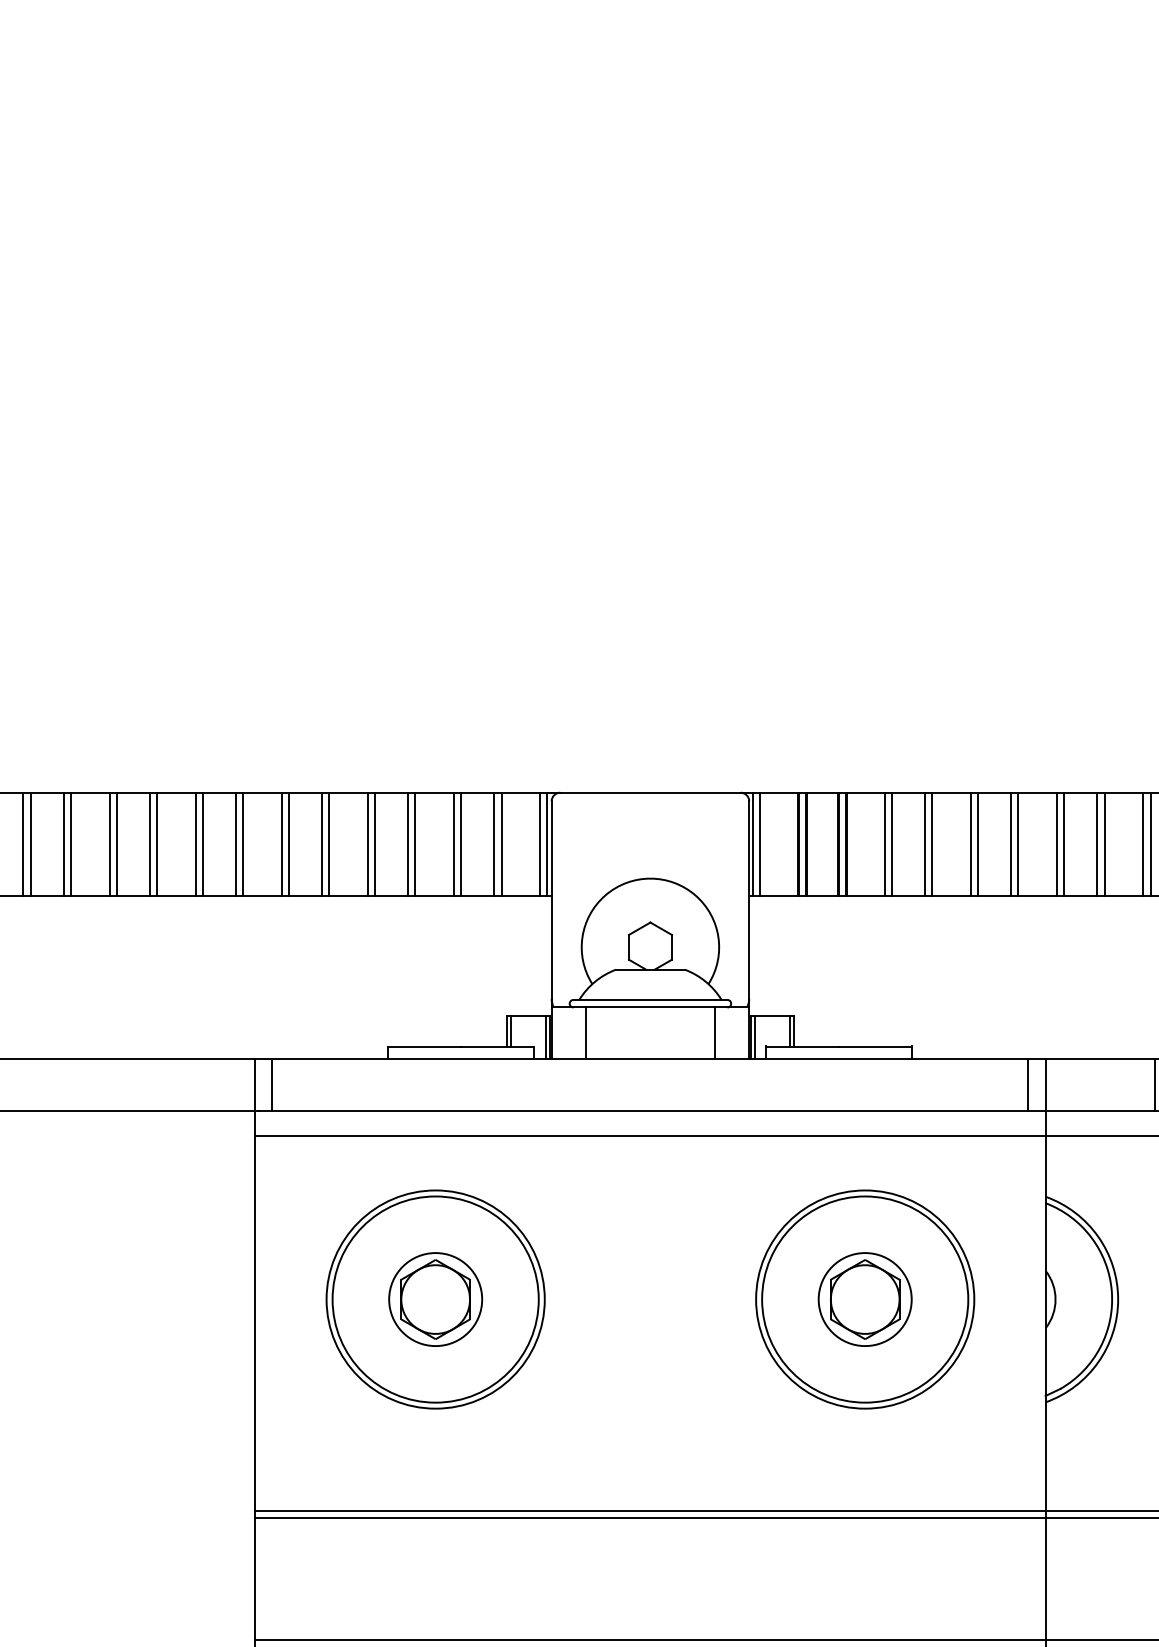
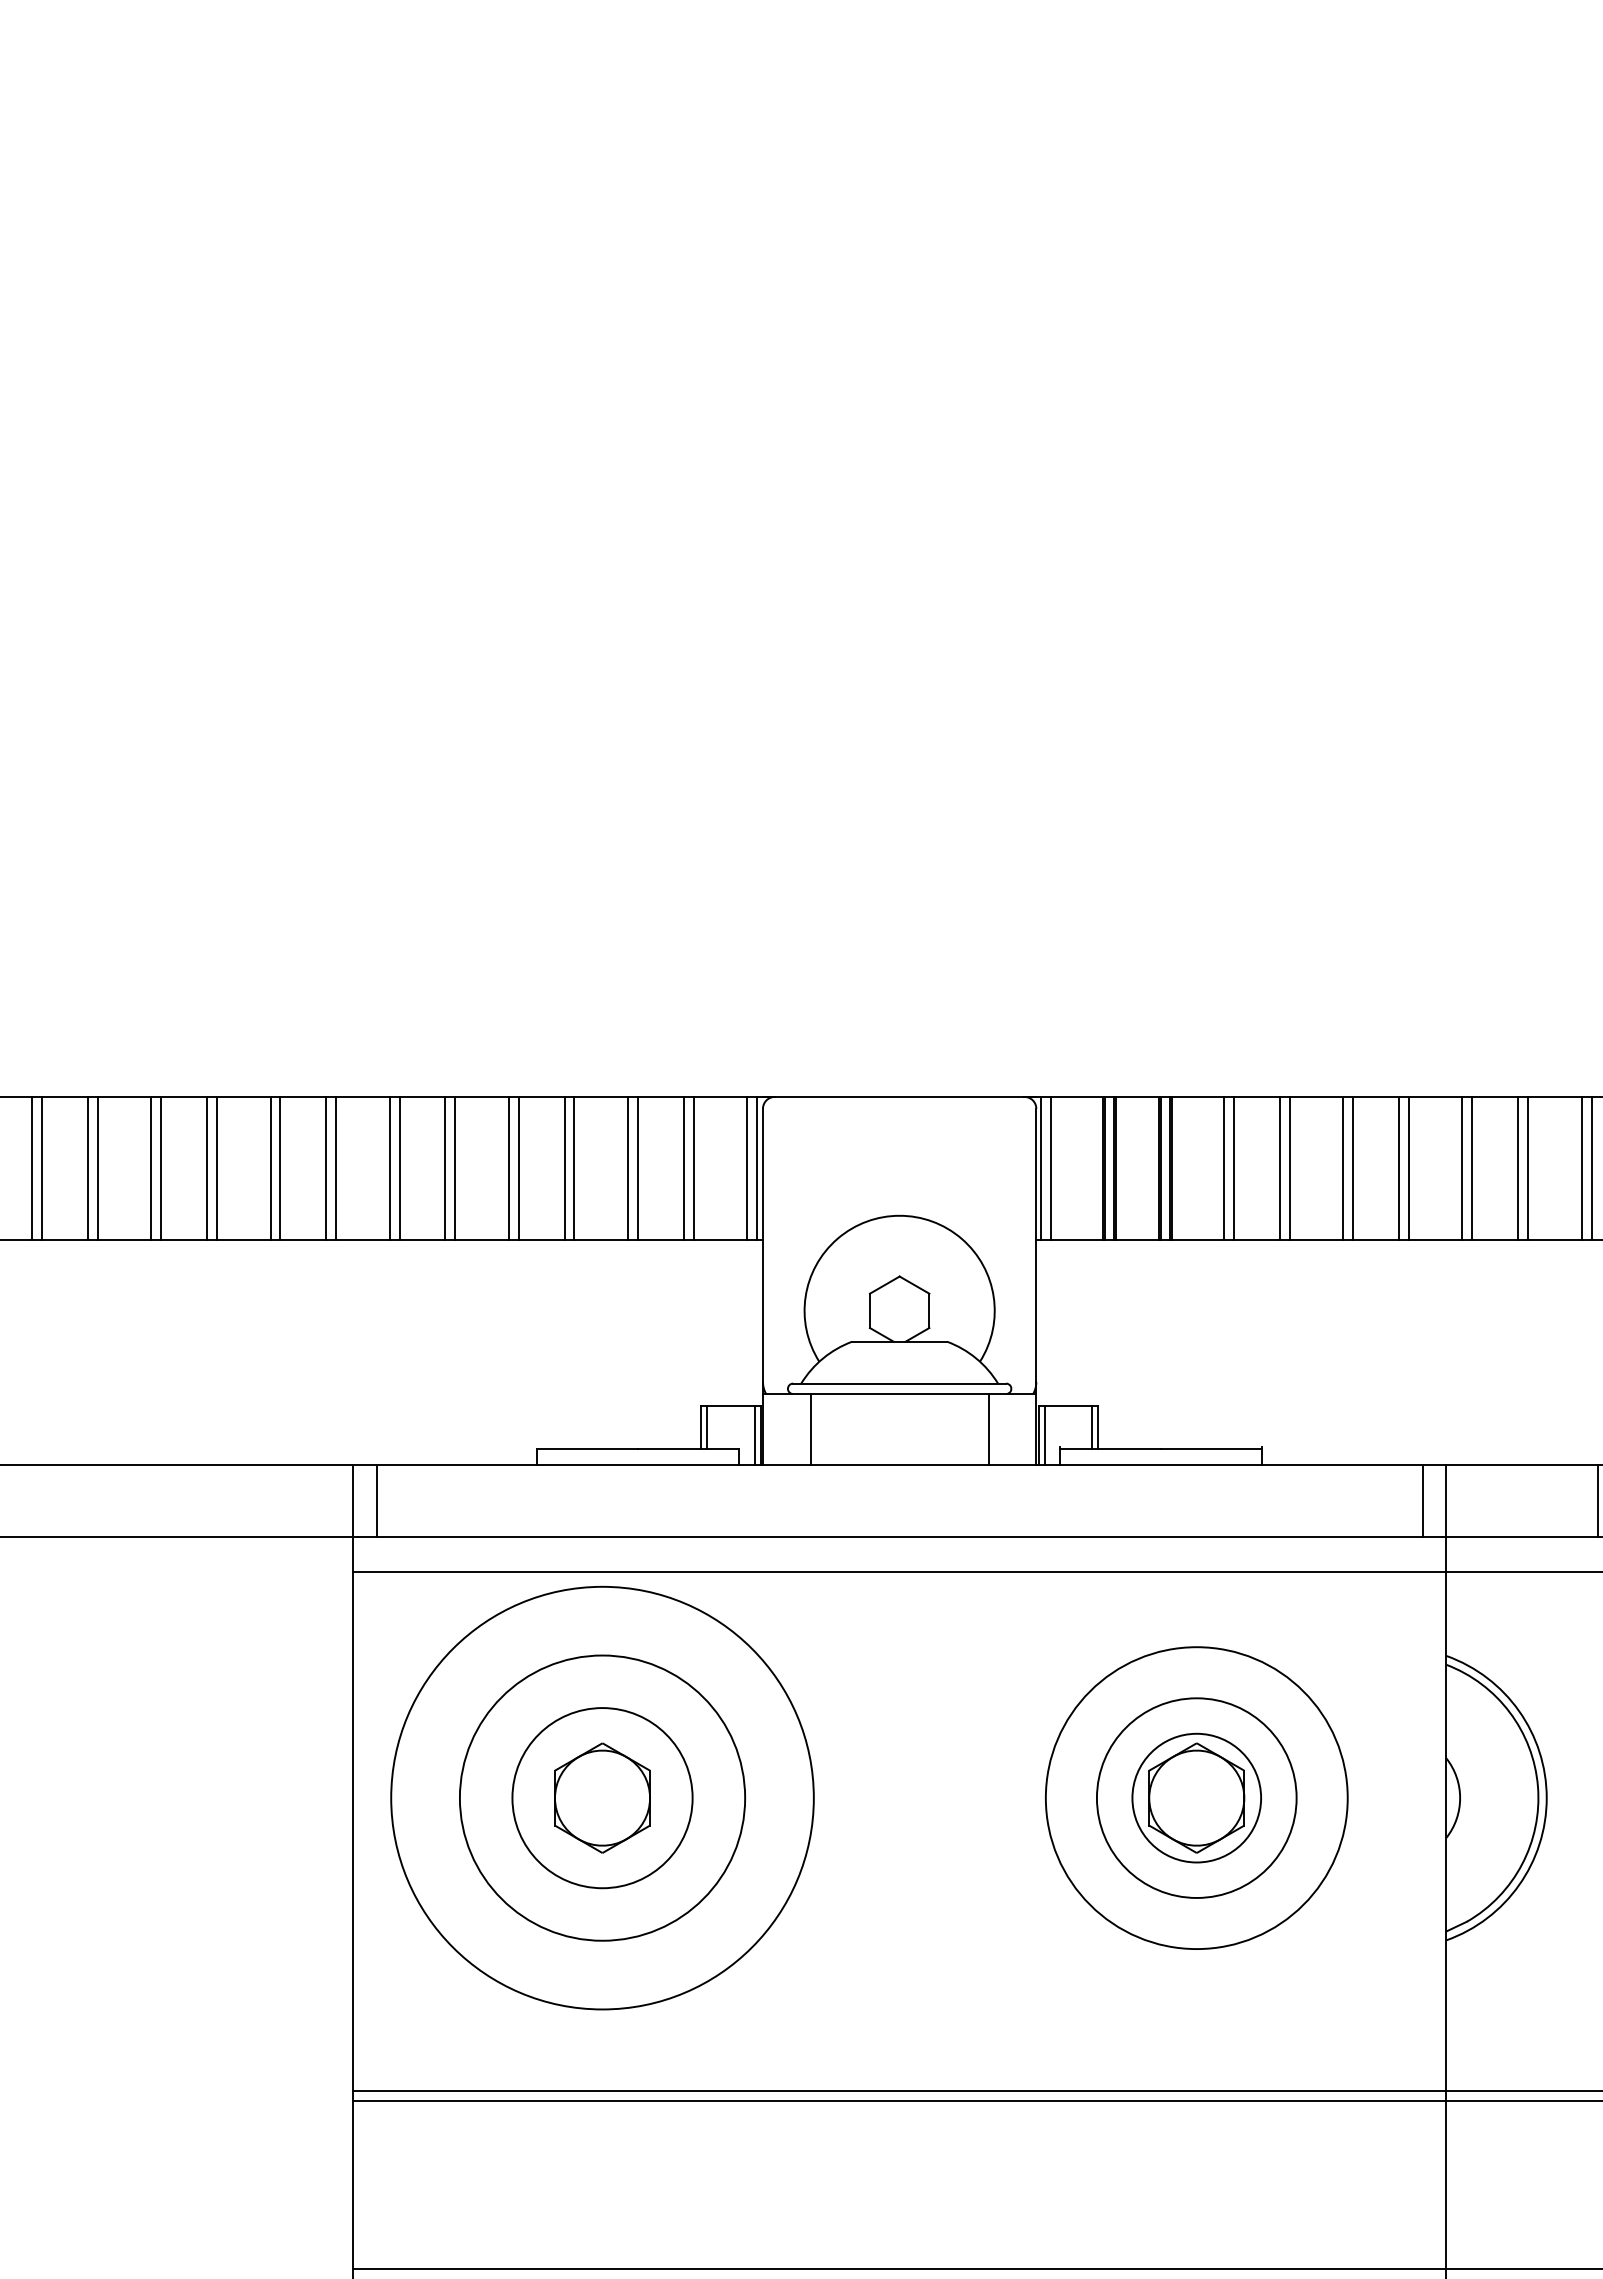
circle: (435, 1299) -> (602, 1797), size x1.4
circle: (435, 1299) -> (602, 1798), size x1.4
circle: (865, 1299) -> (1196, 1797), size x0.7

